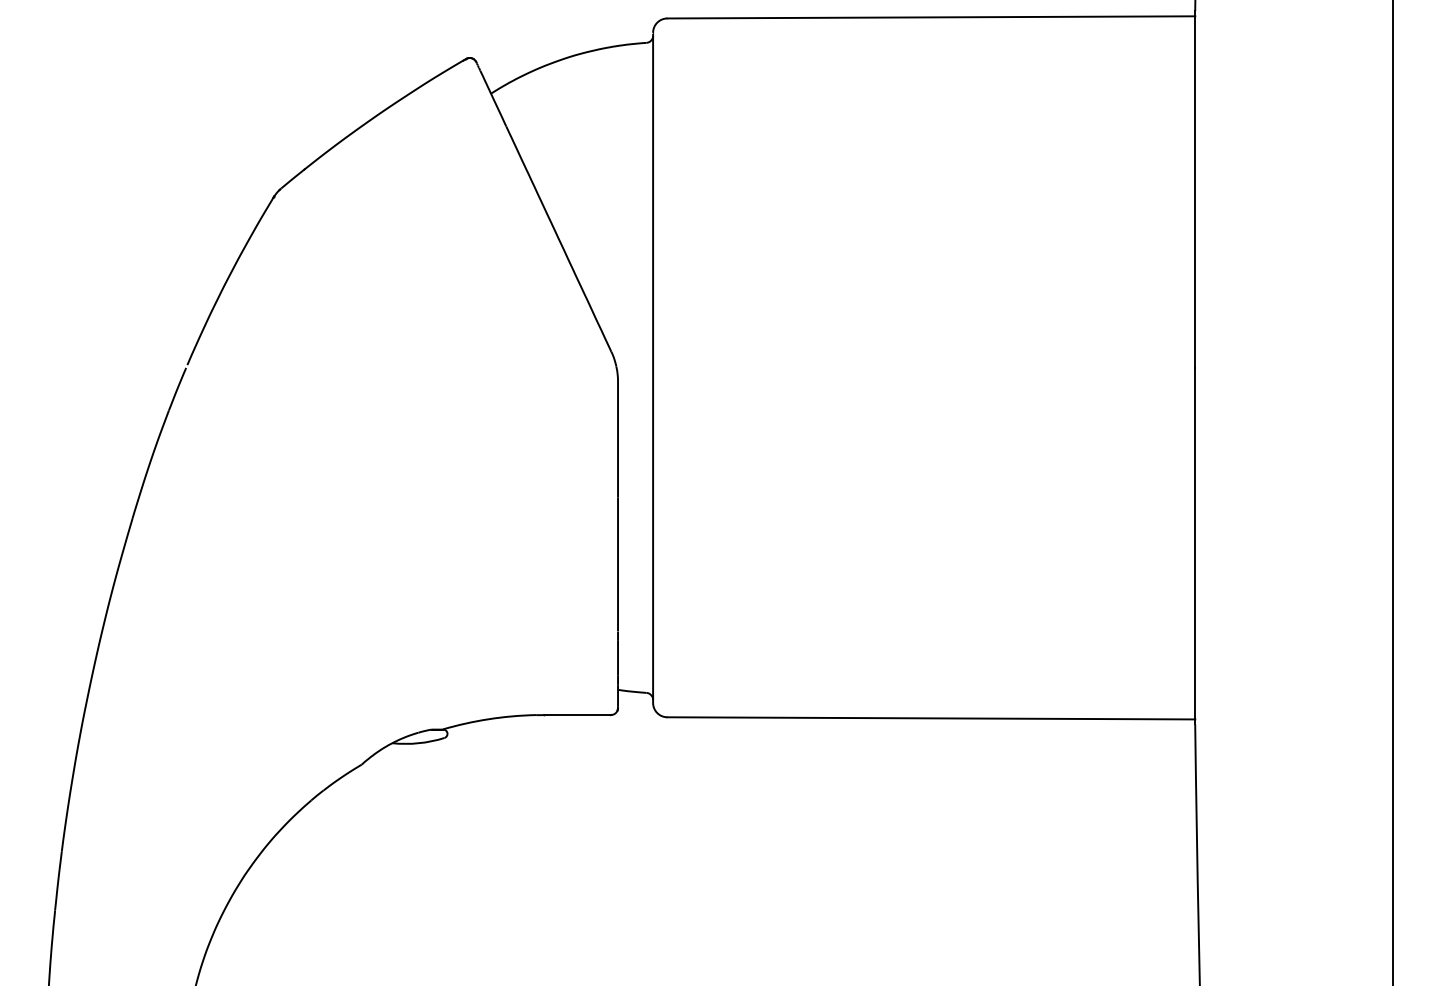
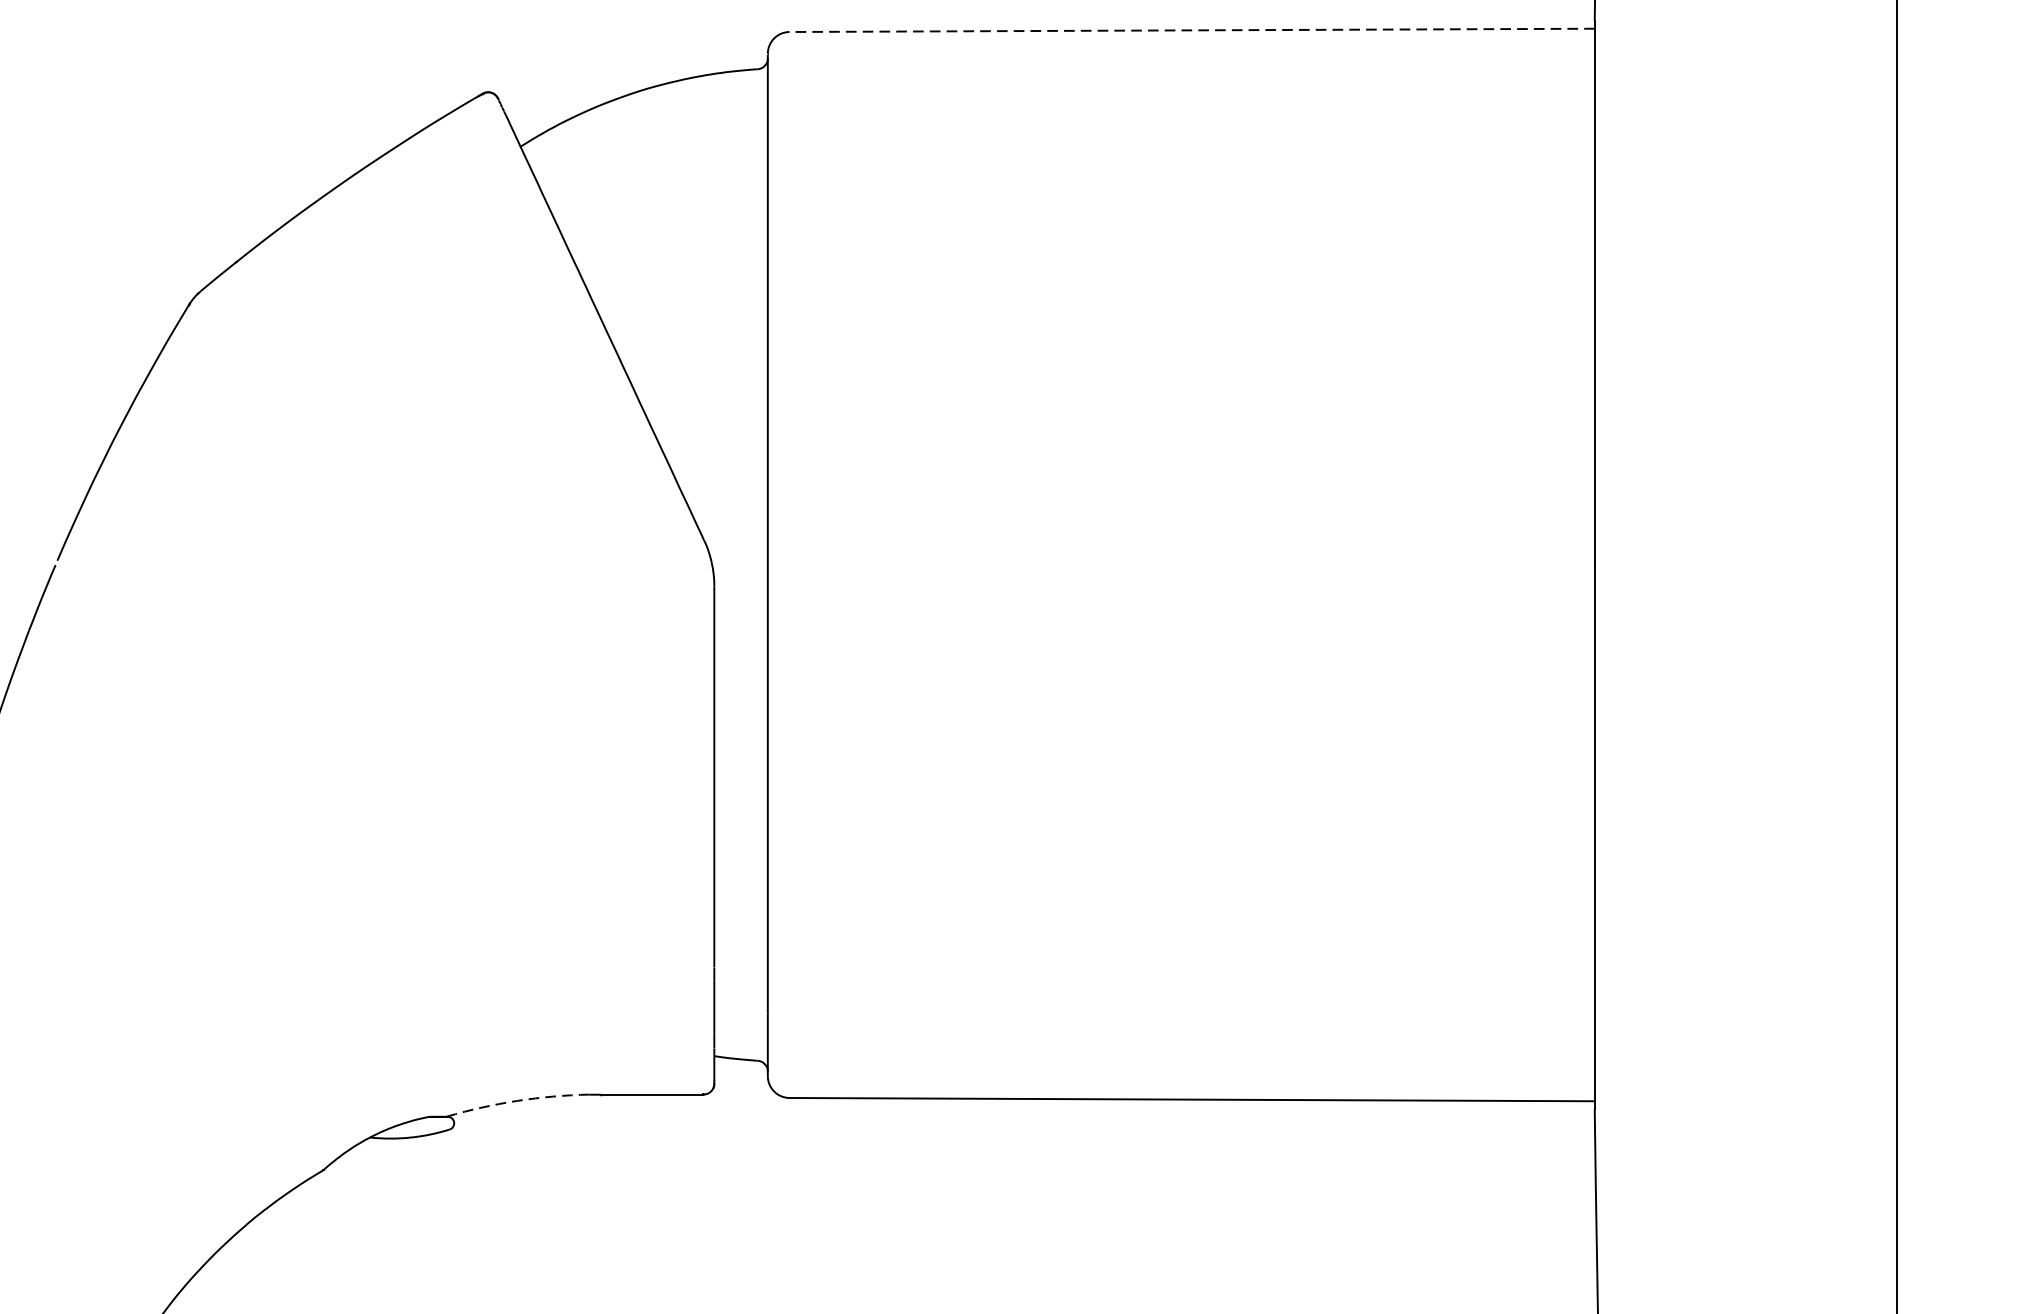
line: (931, 17) -> (1192, 30), solid -> dashed
arc: (488, 719) -> (516, 1101), solid -> dashed

